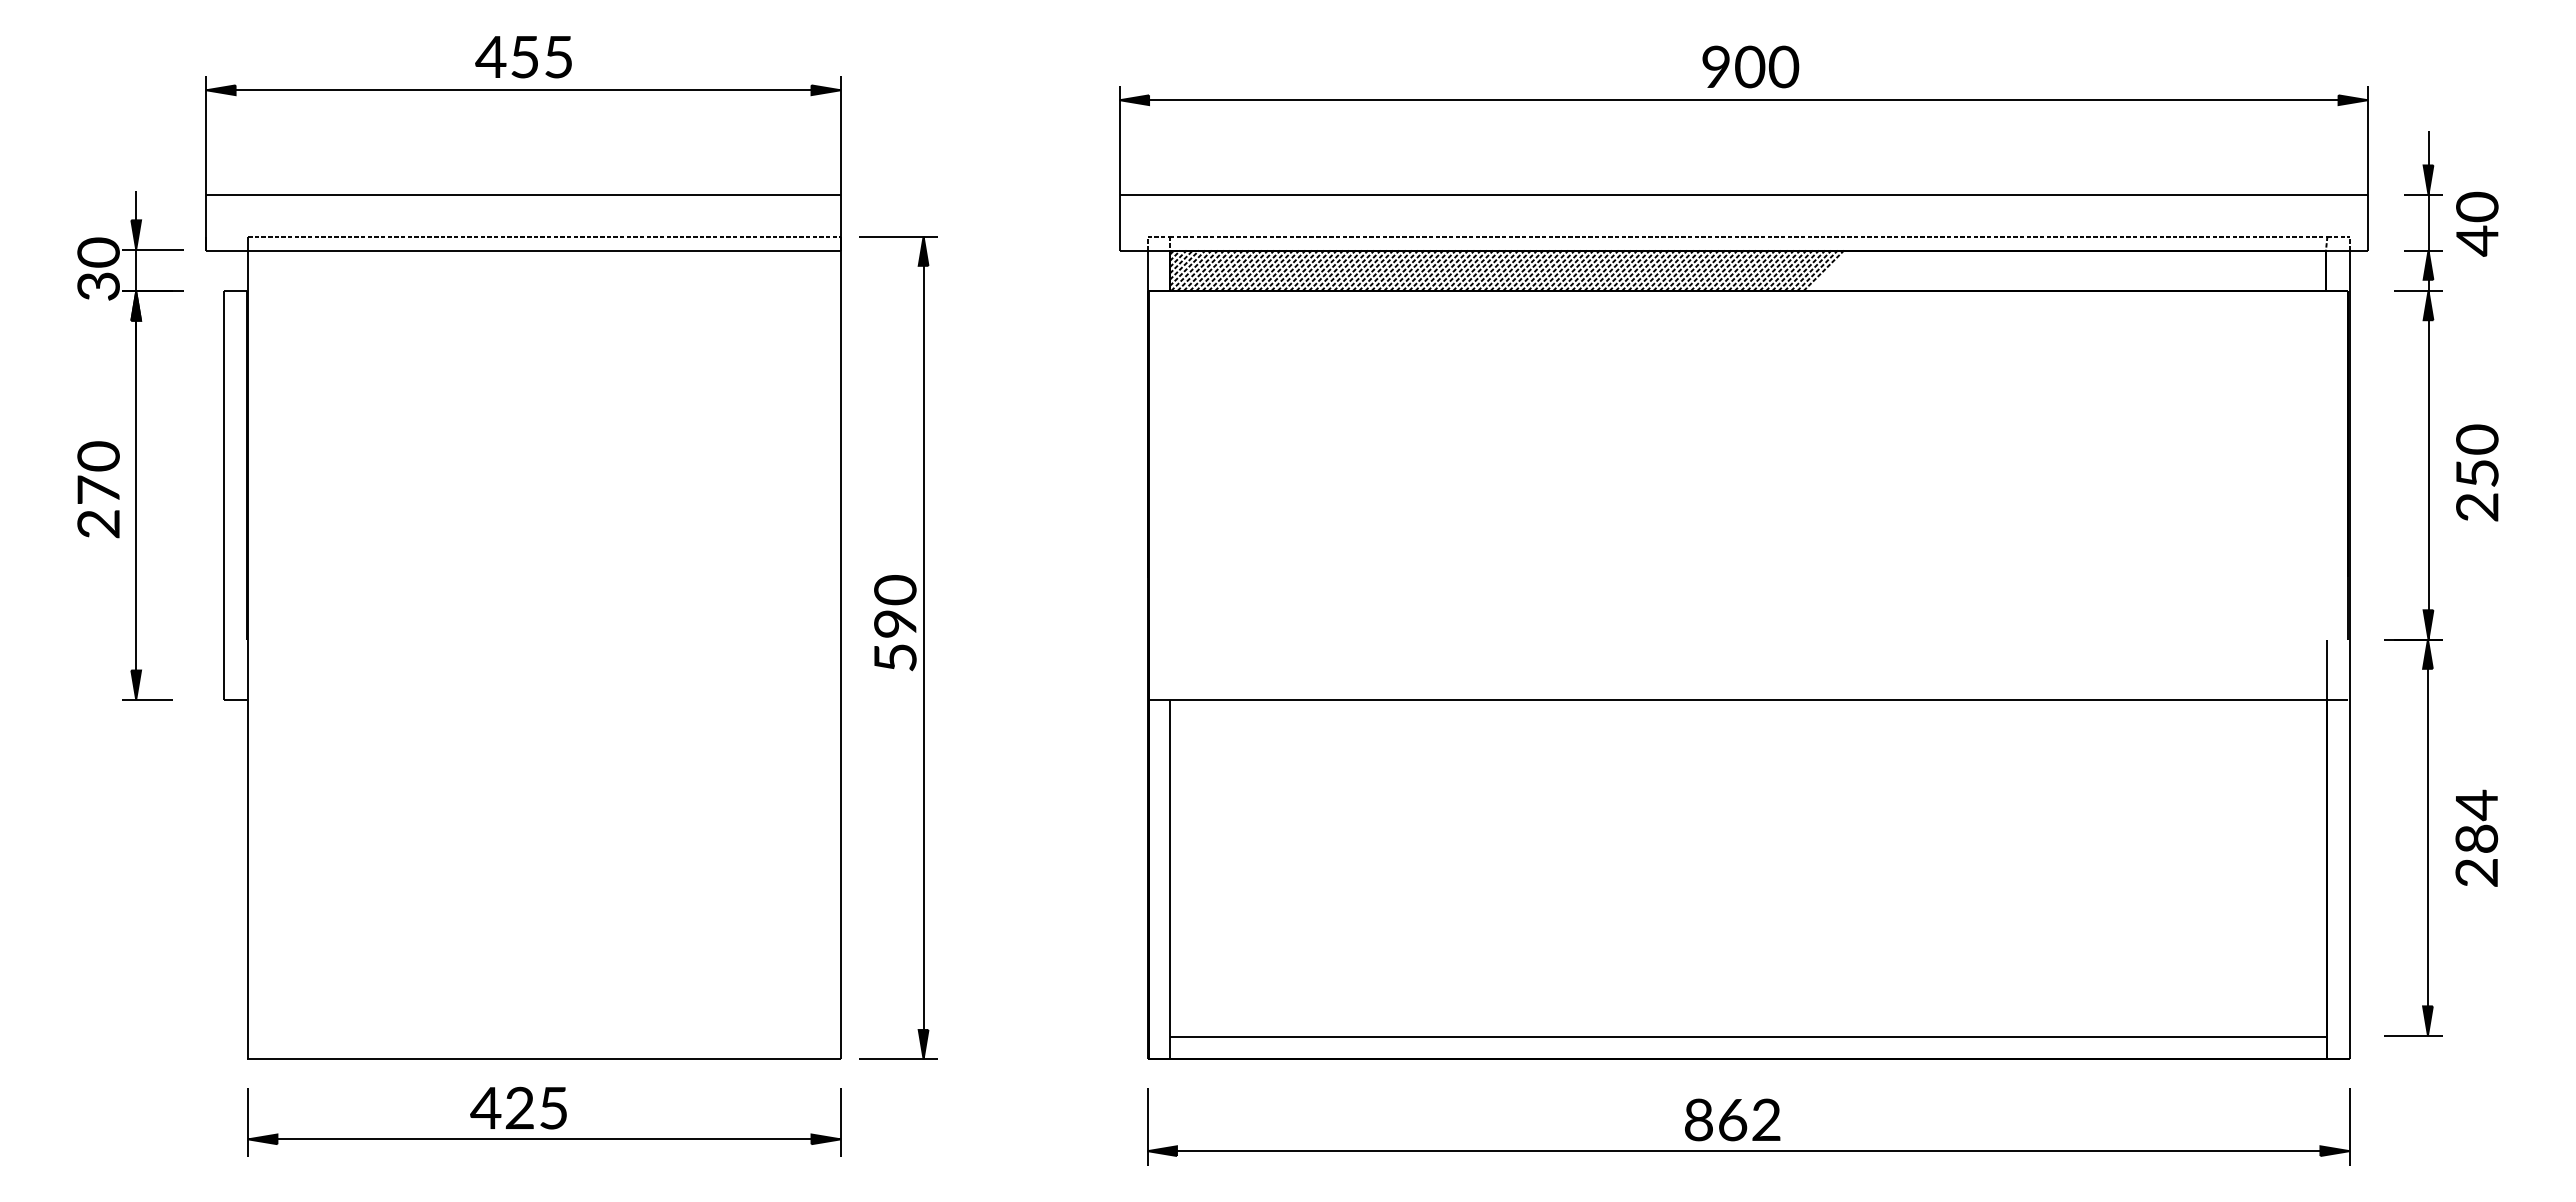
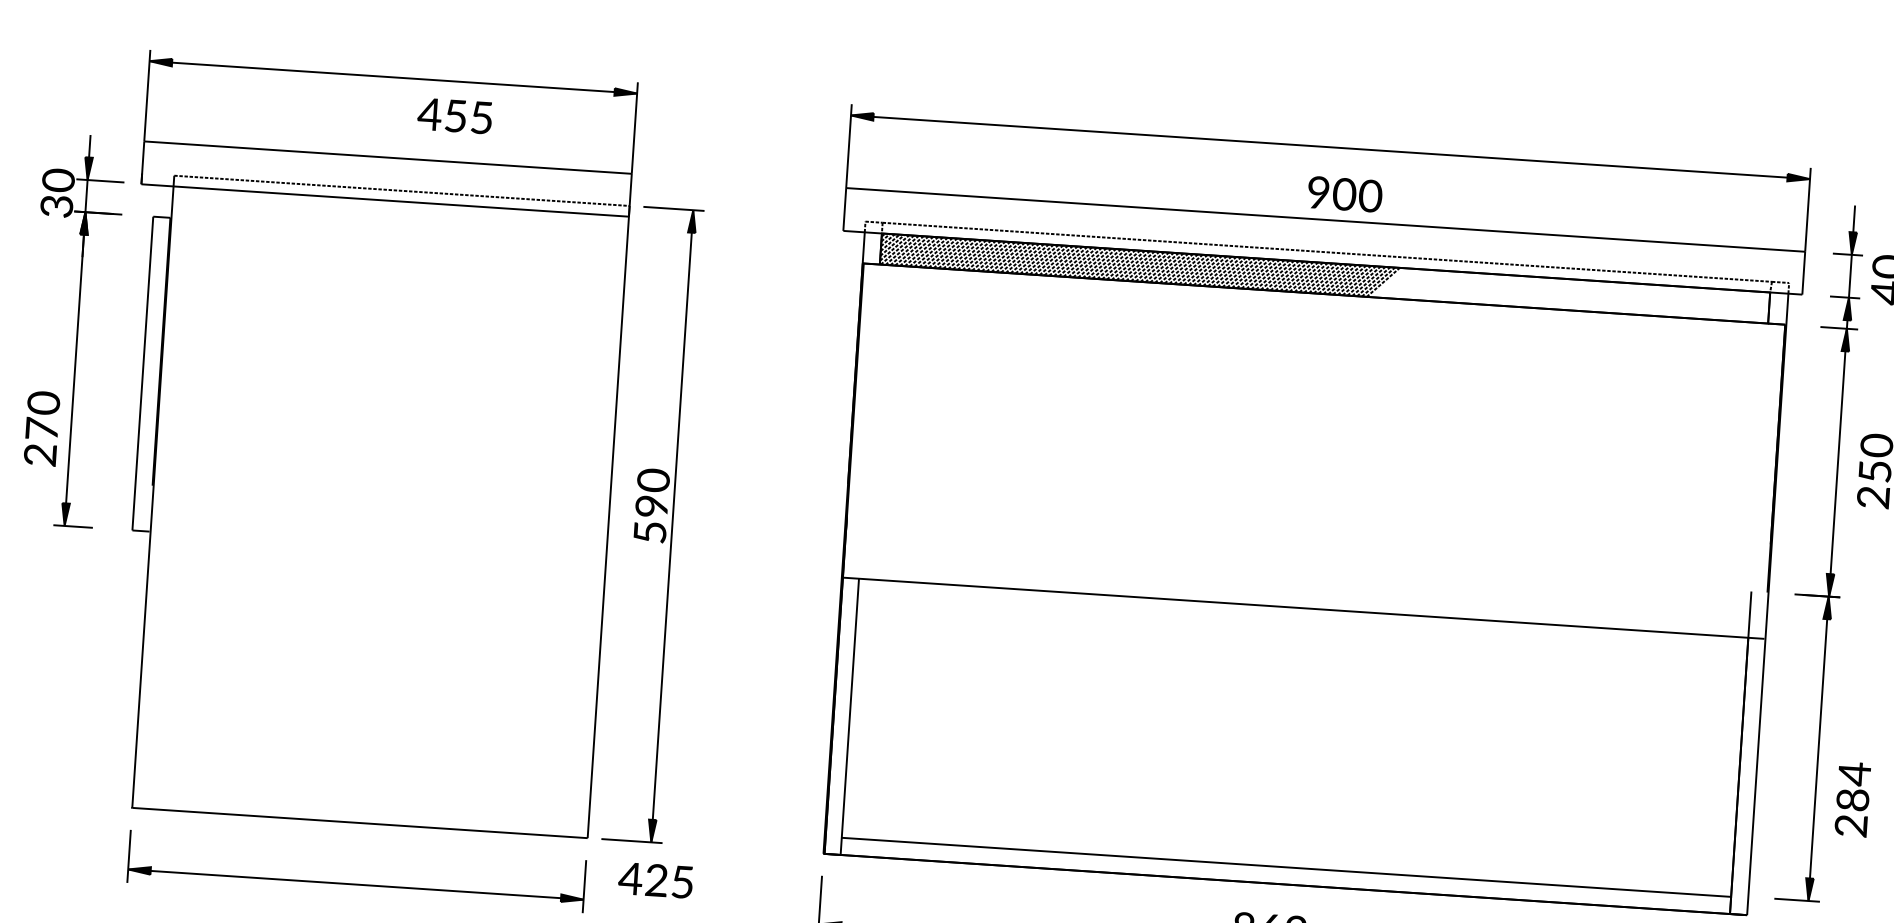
text: (523, 57) -> (454, 116), moved
text: (1750, 66) -> (1344, 193), moved
text: (98, 489) -> (41, 428), moved
text: (2476, 837) -> (1852, 798), moved
text: (518, 1107) -> (655, 879), moved

